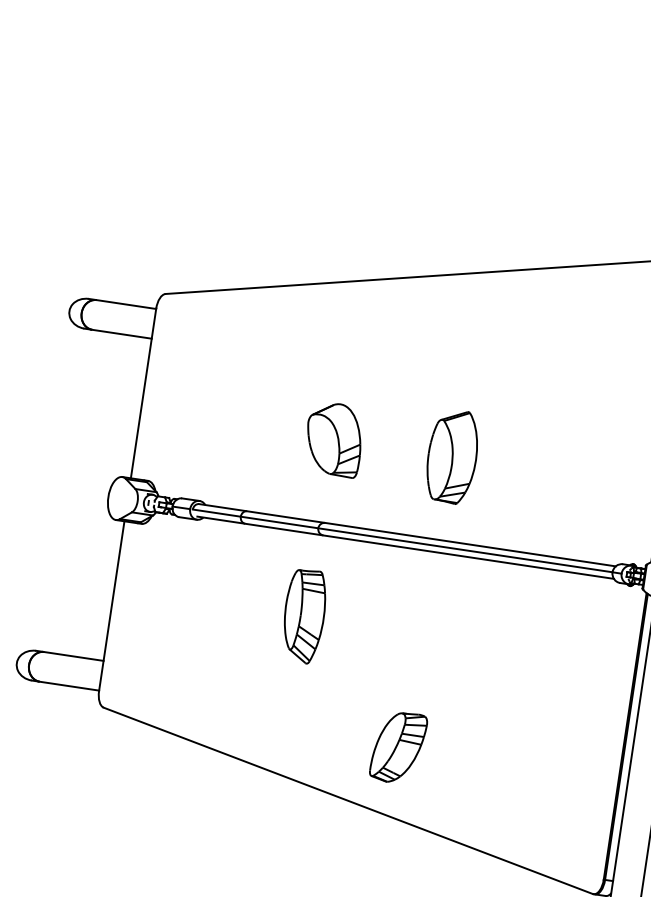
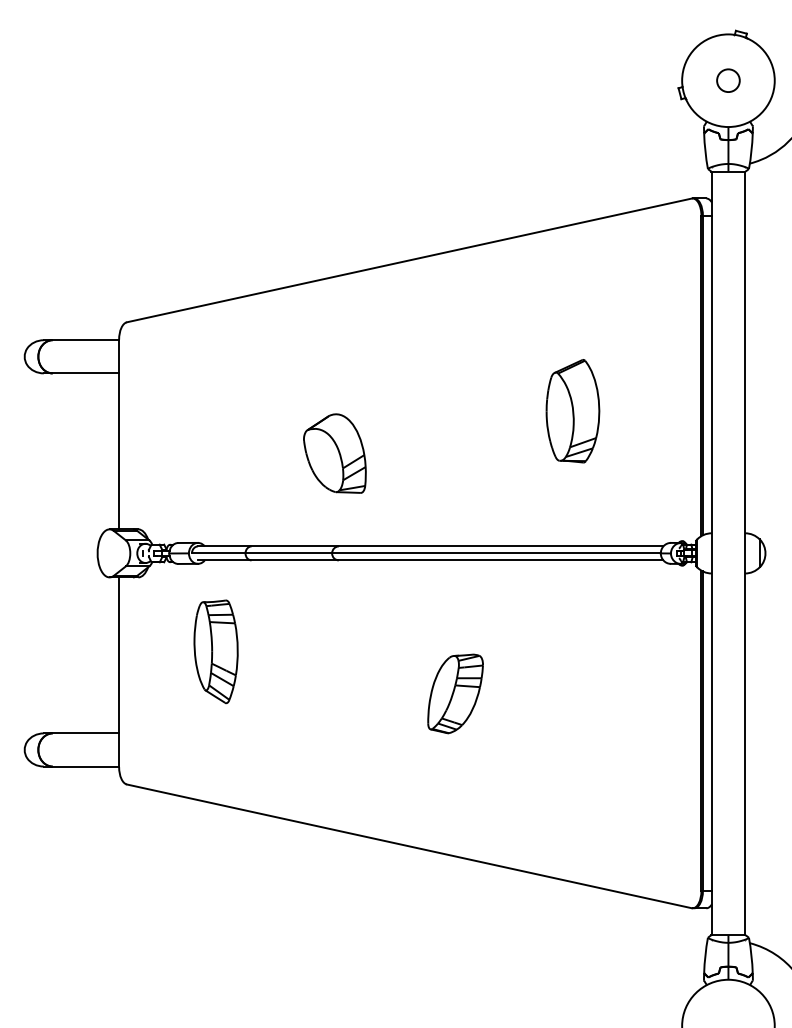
part: (451, 456) -> (572, 411), moved
part: (303, 615) -> (215, 651), moved
part: (398, 747) -> (455, 693), moved

